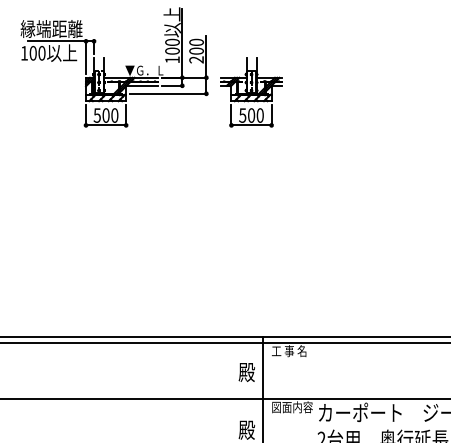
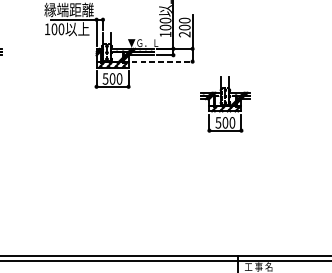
part: (251, 92) -> (225, 104), moved
line: (168, 93) -> (162, 61), solid -> dashed

